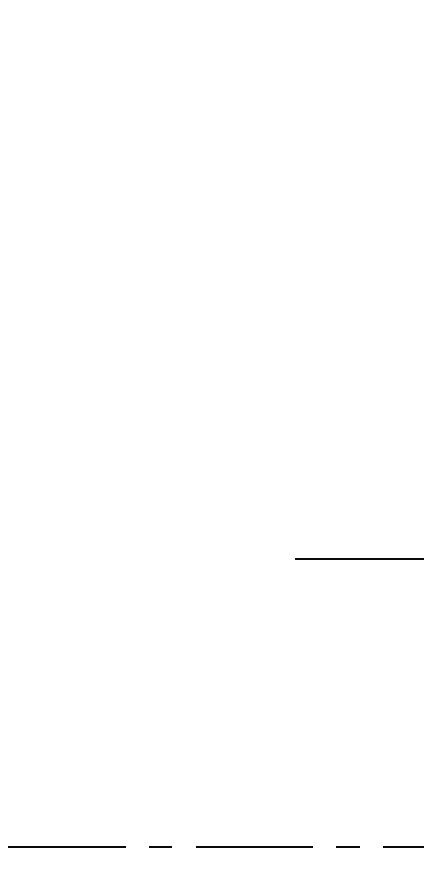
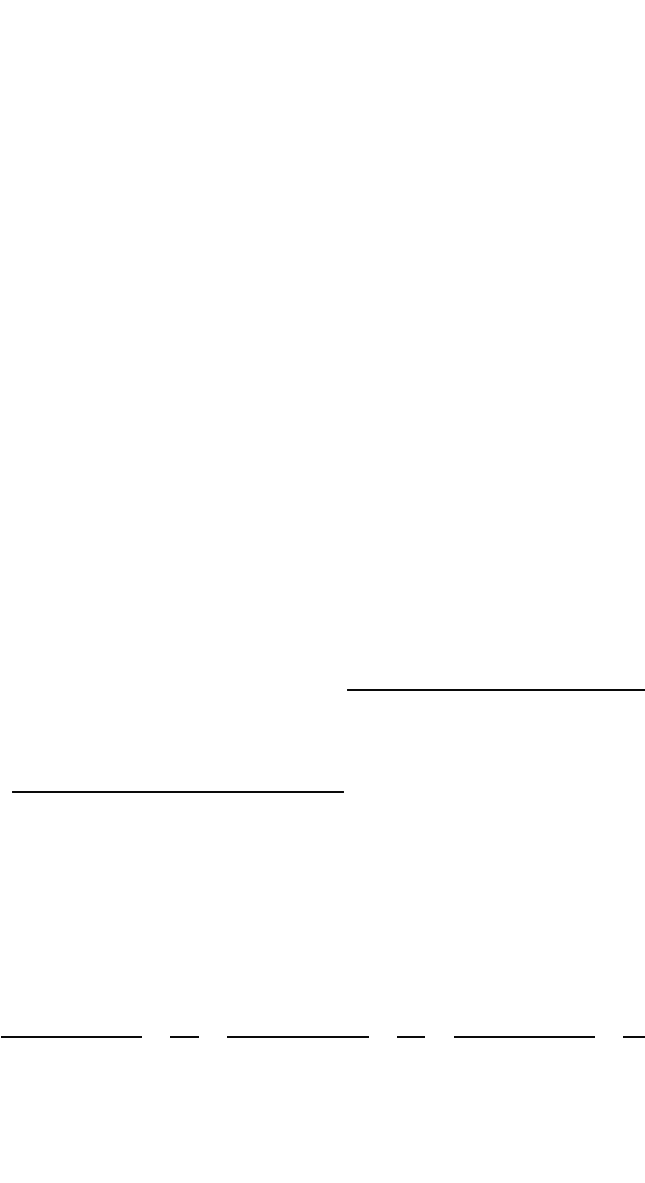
line: (155, 644) -> (178, 792), added

